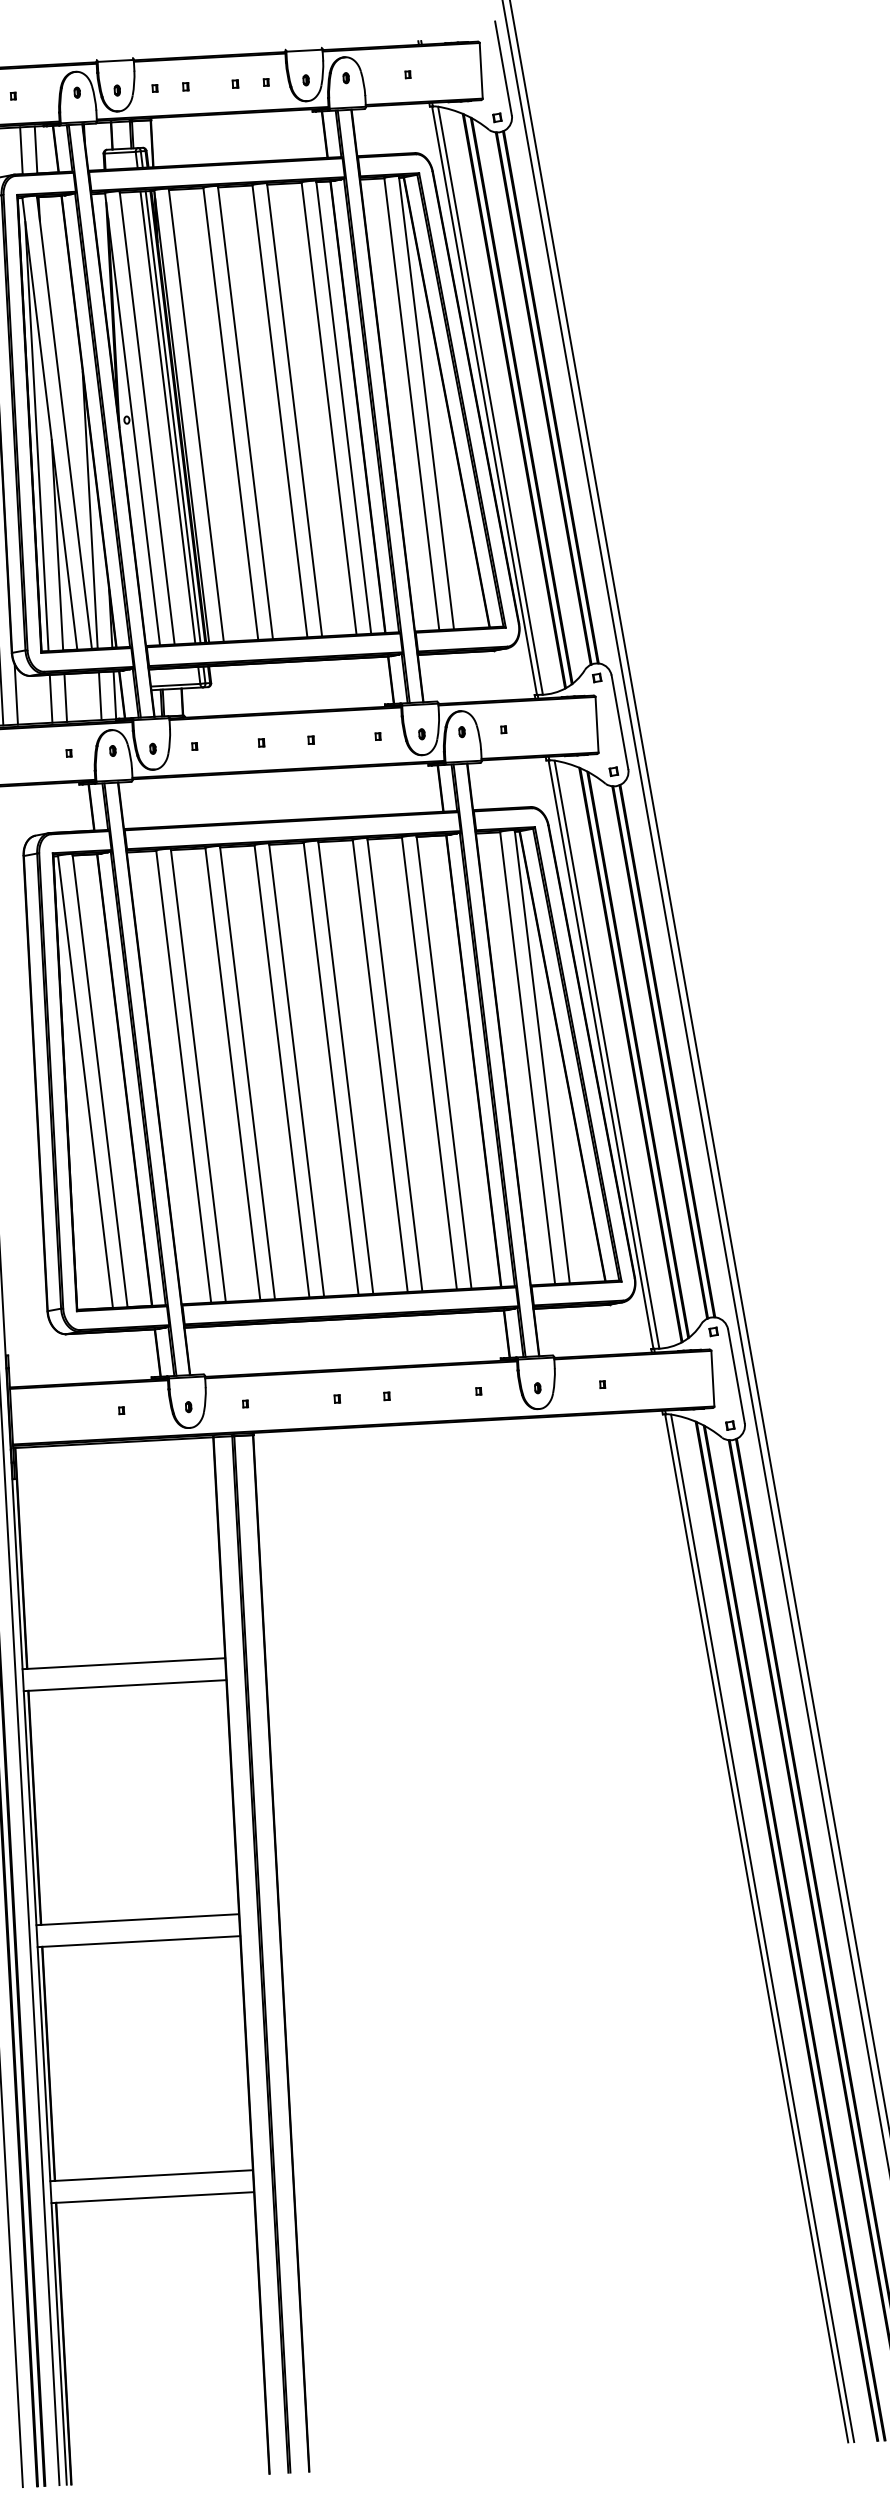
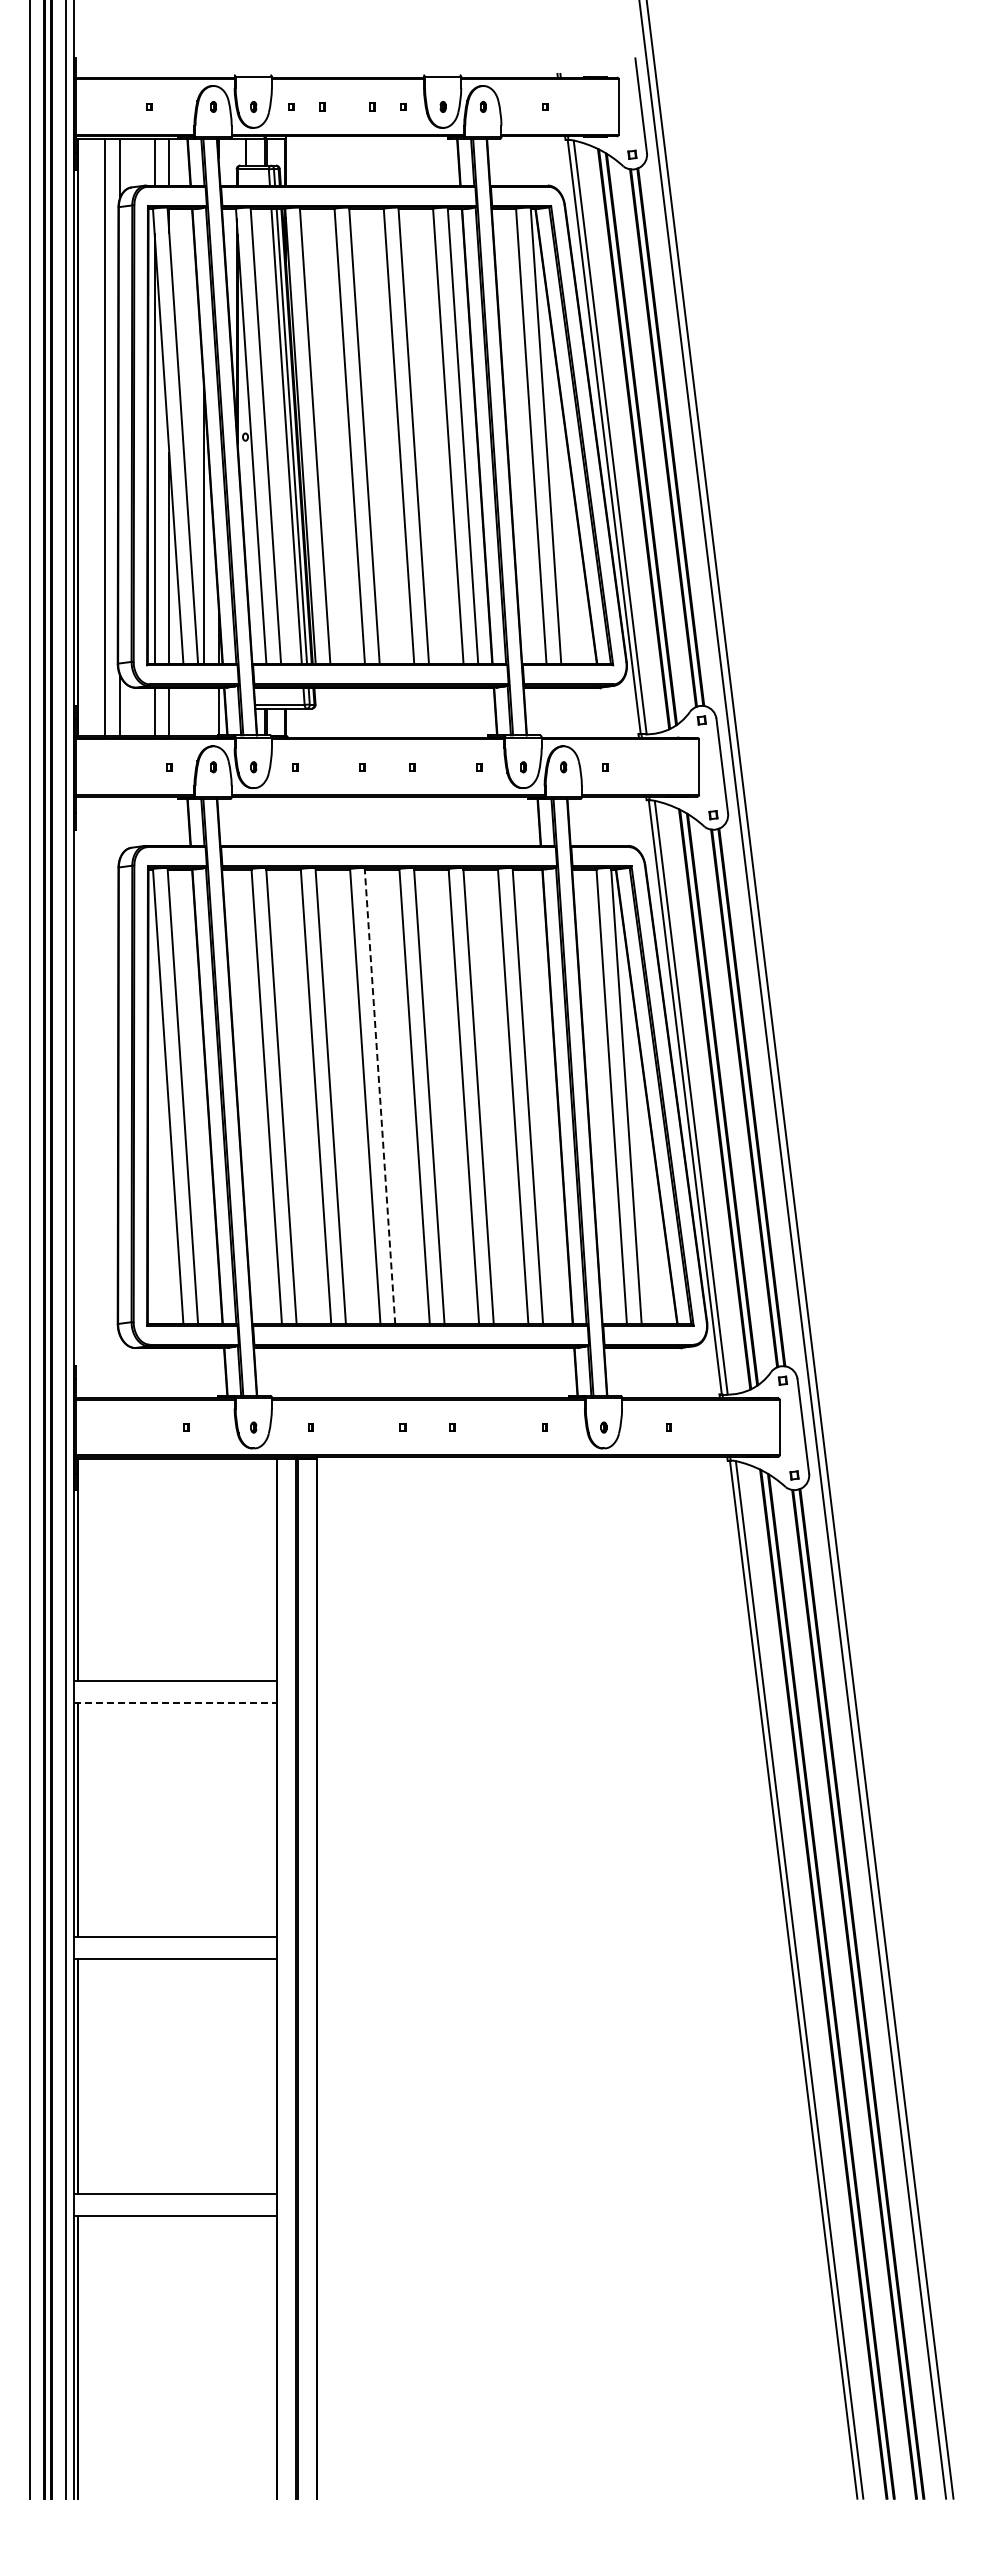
line: (99, 695) -> (203, 711), removed
line: (296, 1070) -> (379, 1096), solid -> dashed
line: (125, 1685) -> (175, 1702), solid -> dashed

